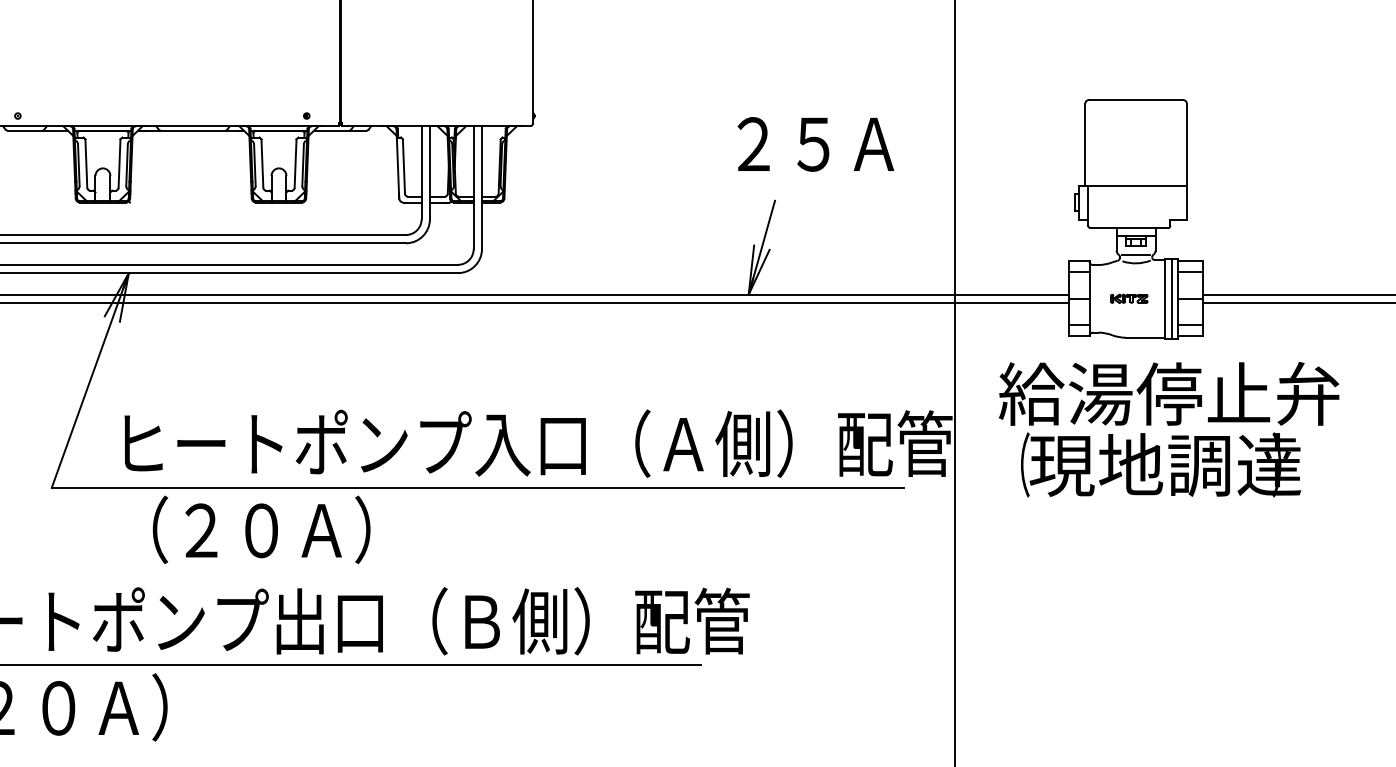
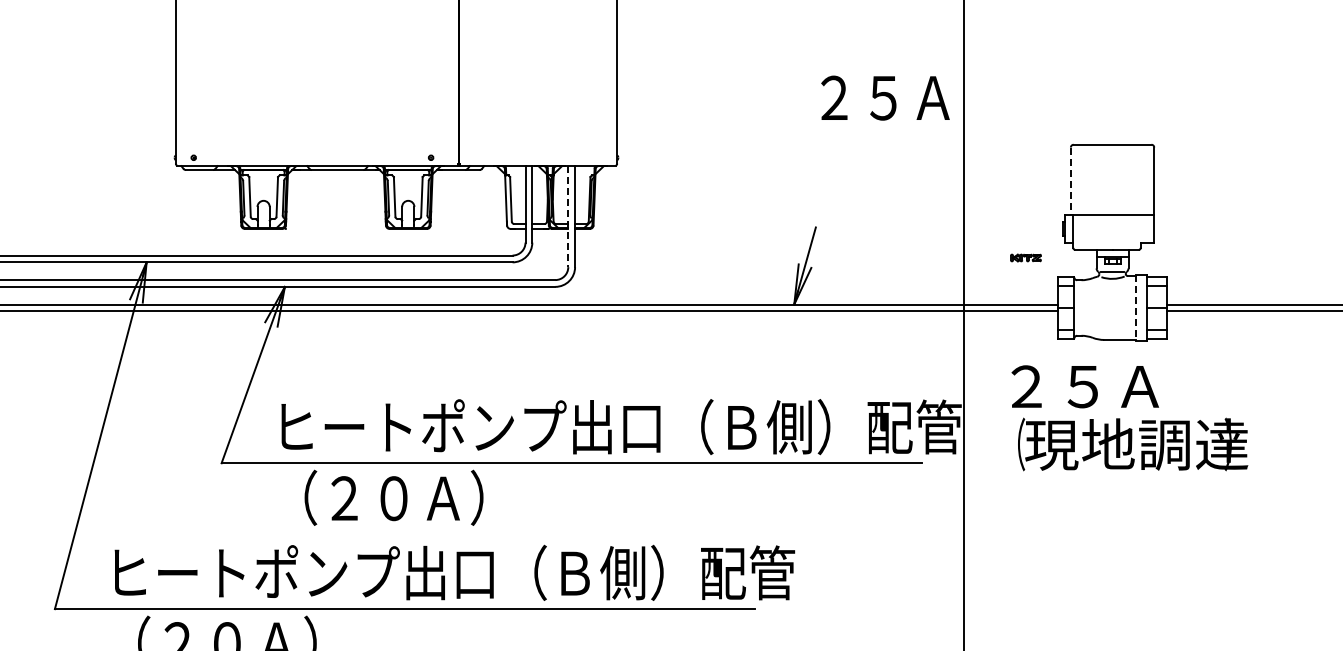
text: (815, 143) -> (885, 97), moved
line: (1084, 144) -> (1070, 181), solid -> dashed
line: (473, 187) -> (568, 216), solid -> dashed
part: (1128, 298) -> (1025, 257), moved
line: (1171, 298) -> (1141, 307), removed
line: (1165, 299) -> (1136, 308), solid -> dashed
text: (1168, 393) -> (1139, 385), 給湯停止弁 -> ２５Ａ
text: (589, 444) -> (663, 427), ヒートポンプ入口（Ａ側）配管 -> ヒートポンプ出口（Ｂ側）配管

